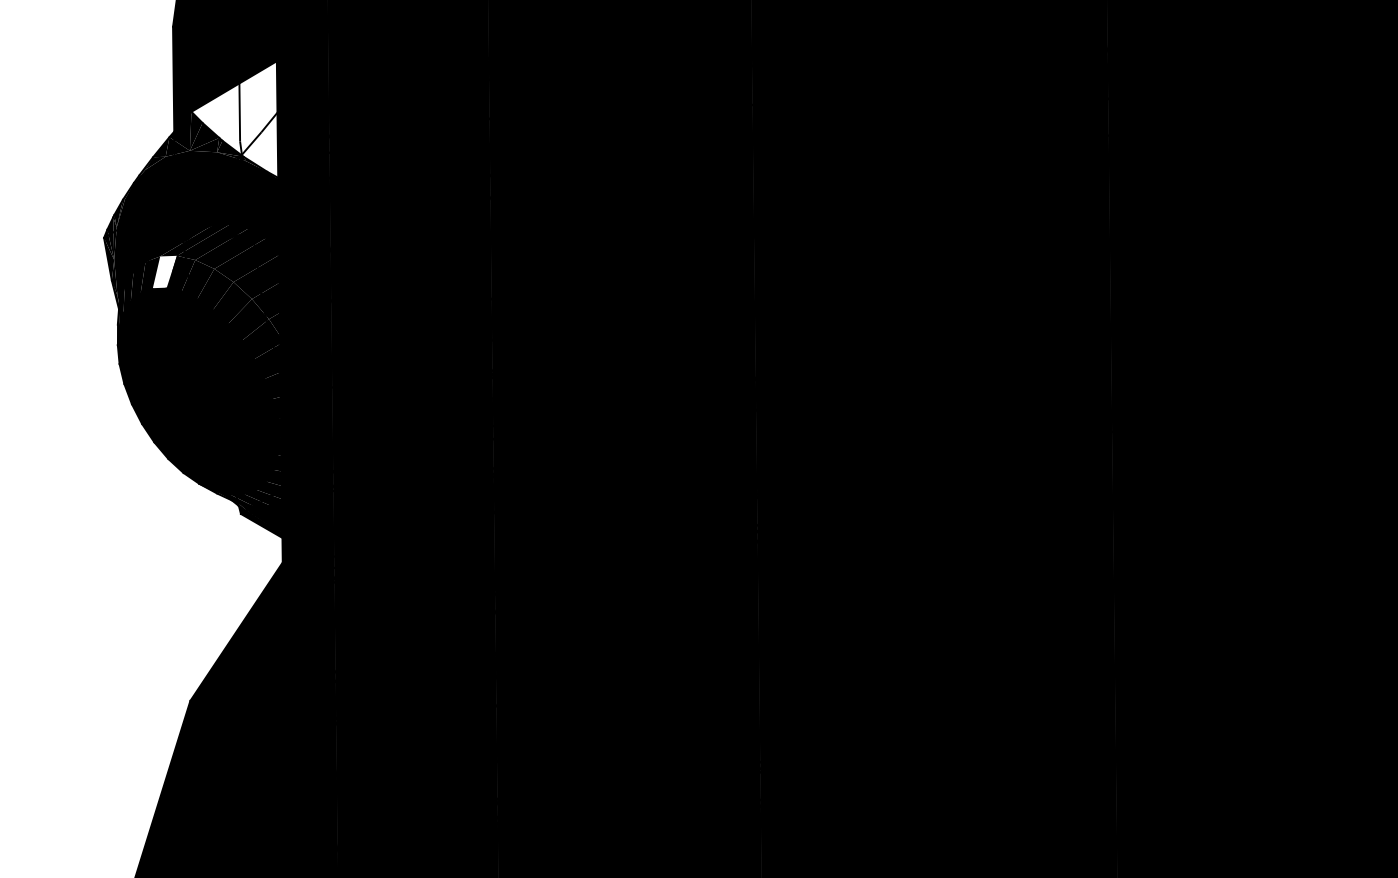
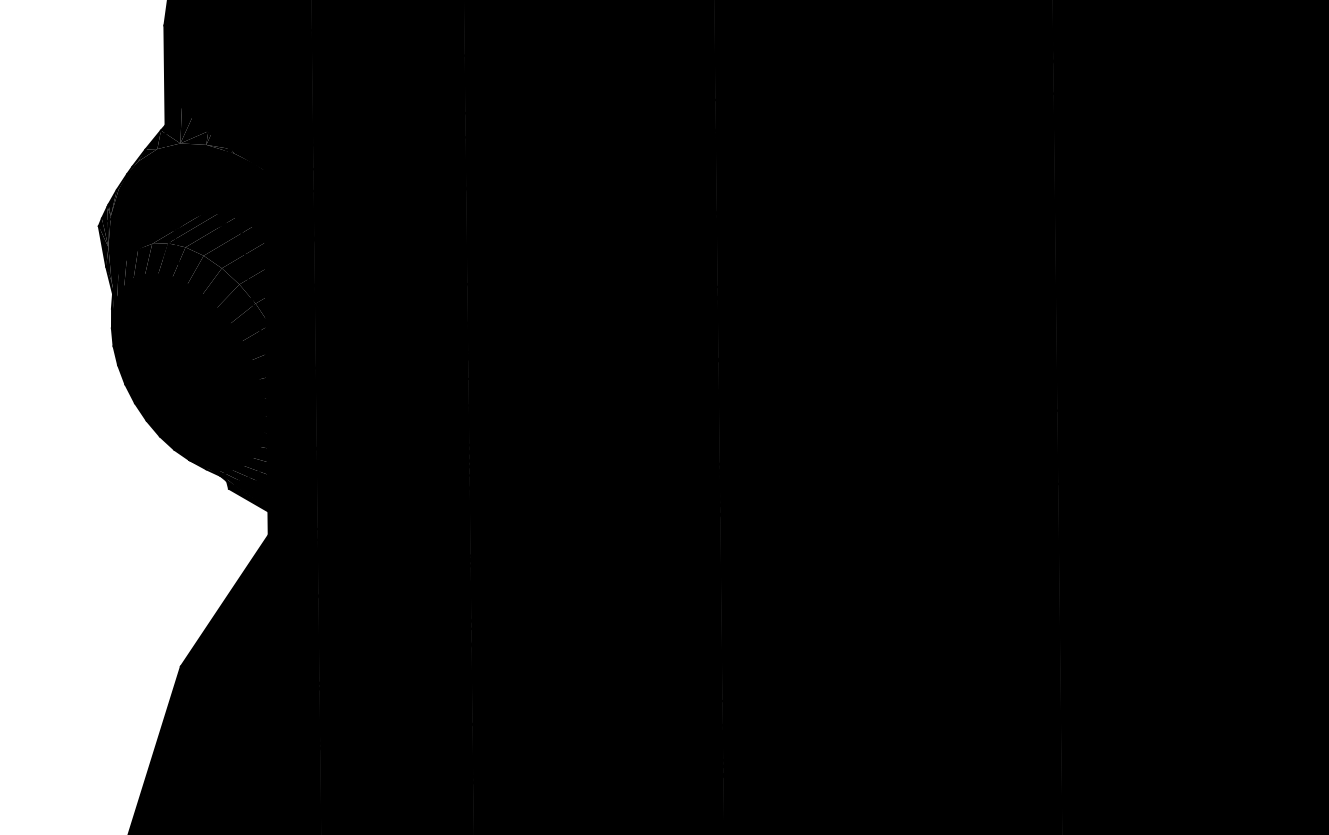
fill: (234, 119) -> (222, 113), added
fill: (164, 272) -> (156, 259), added

